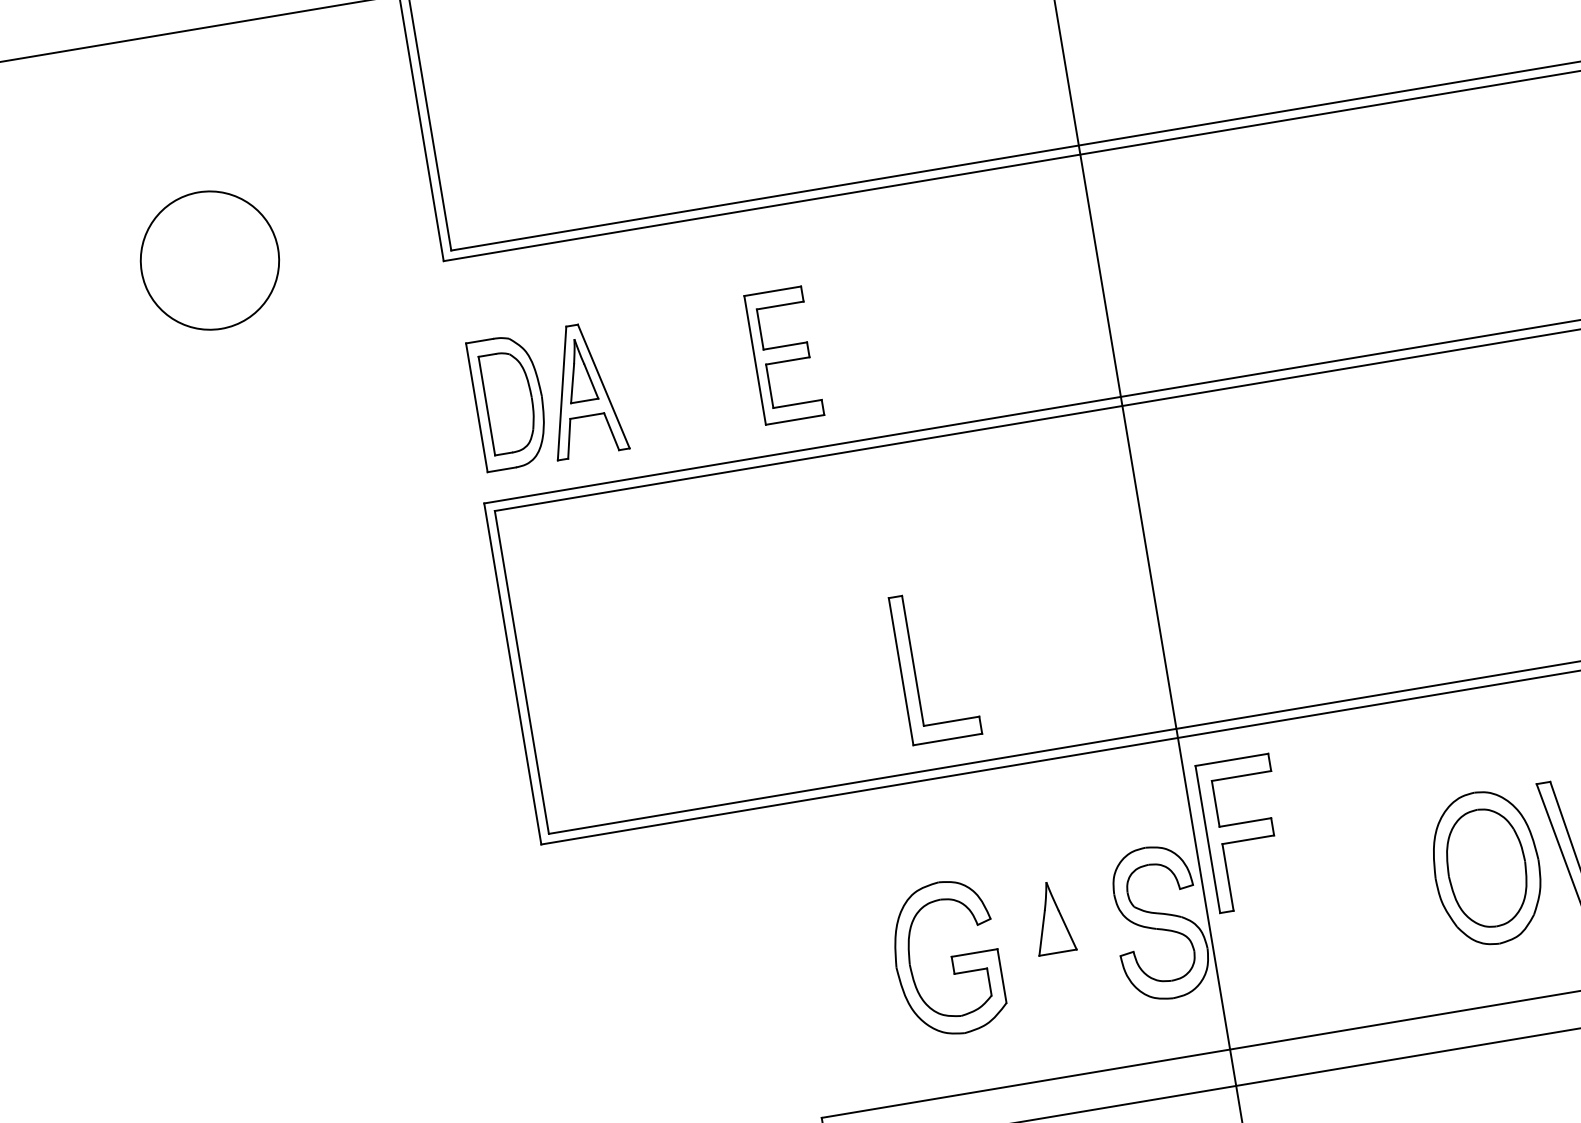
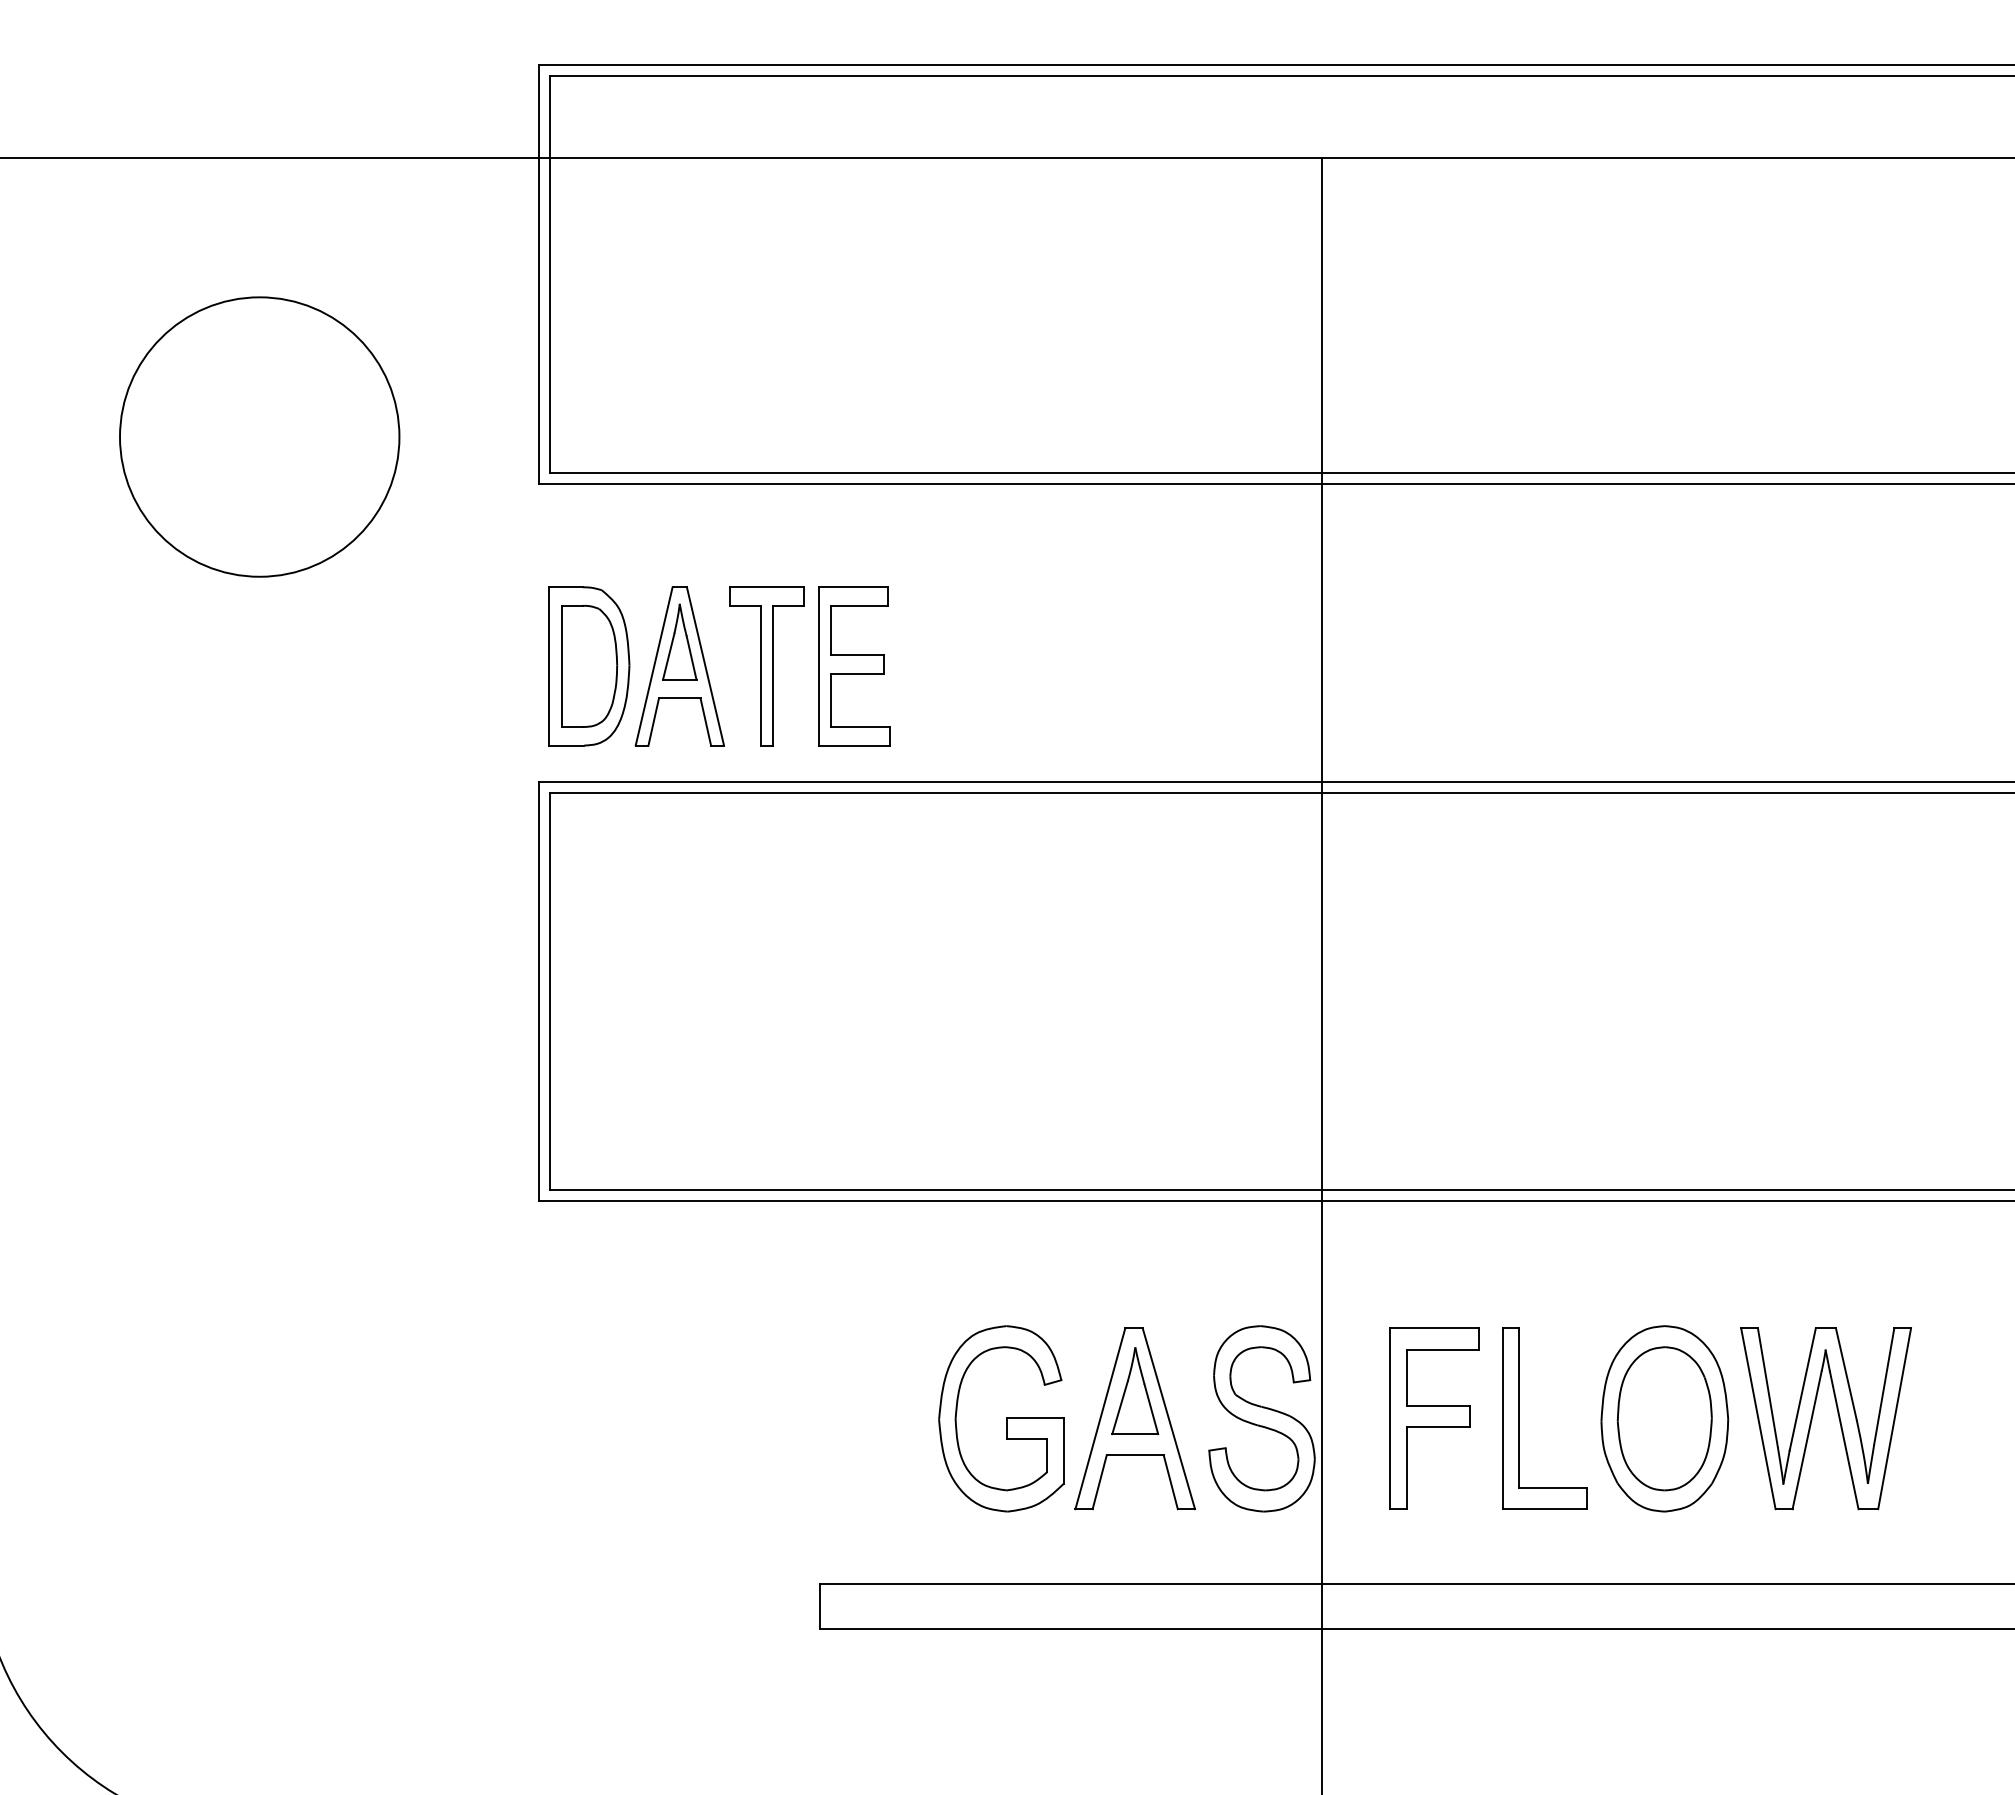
circle: (209, 260) -> (259, 436), size x1.67
part: (784, 355) -> (854, 666), moved
part: (653, 378) -> (766, 666), added
part: (914, 669) -> (1519, 1418), moved
part: (1244, 833) -> (1434, 1418), moved
part: (1055, 940) -> (1134, 1418), added

